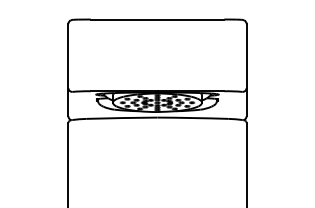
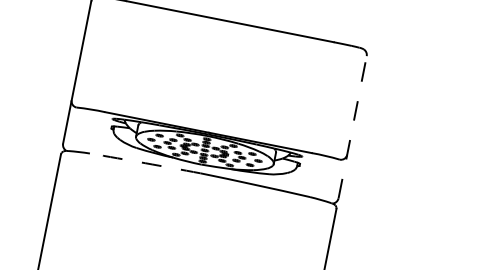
line: (246, 69) -> (352, 126), solid -> dashed
arc: (121, 118) -> (144, 163), solid -> dashed

